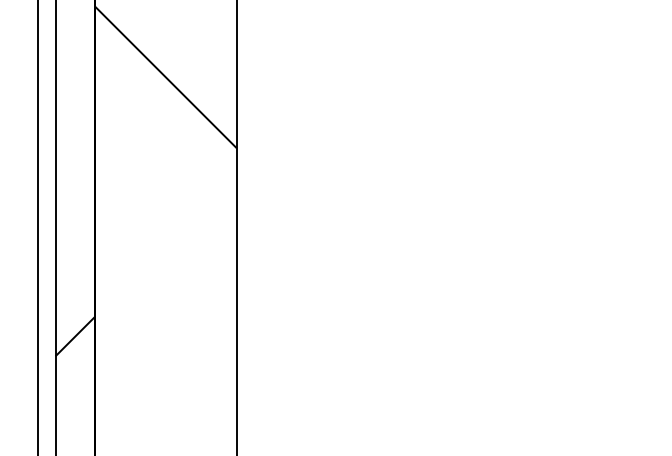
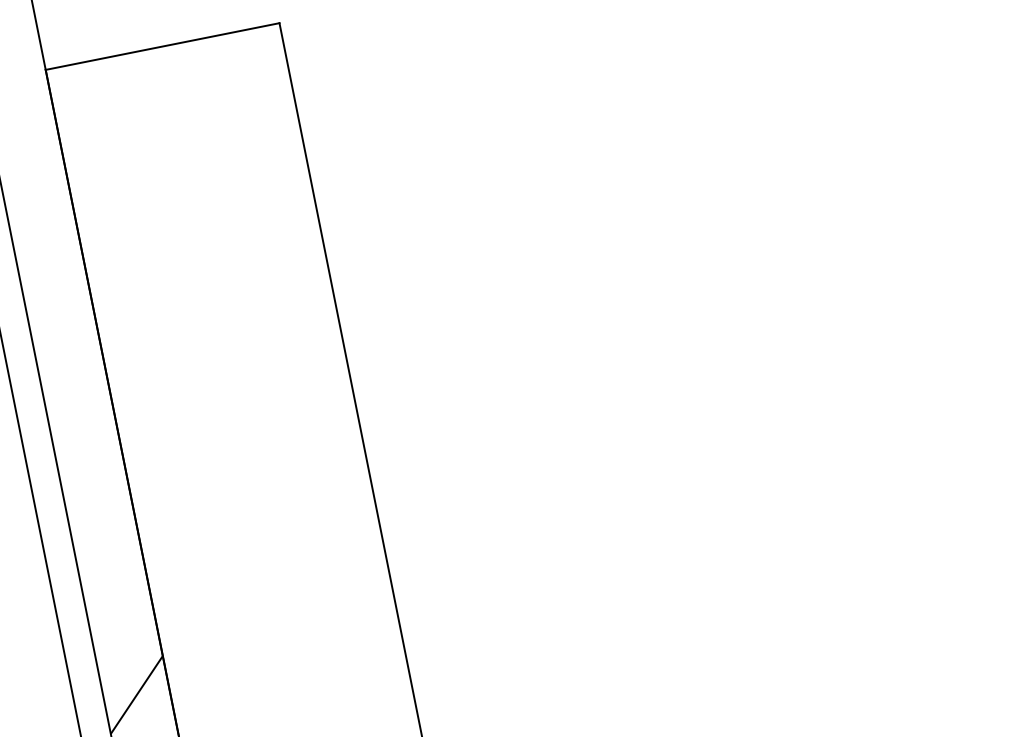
hatch: (165, 77) -> (200, 238), removed

